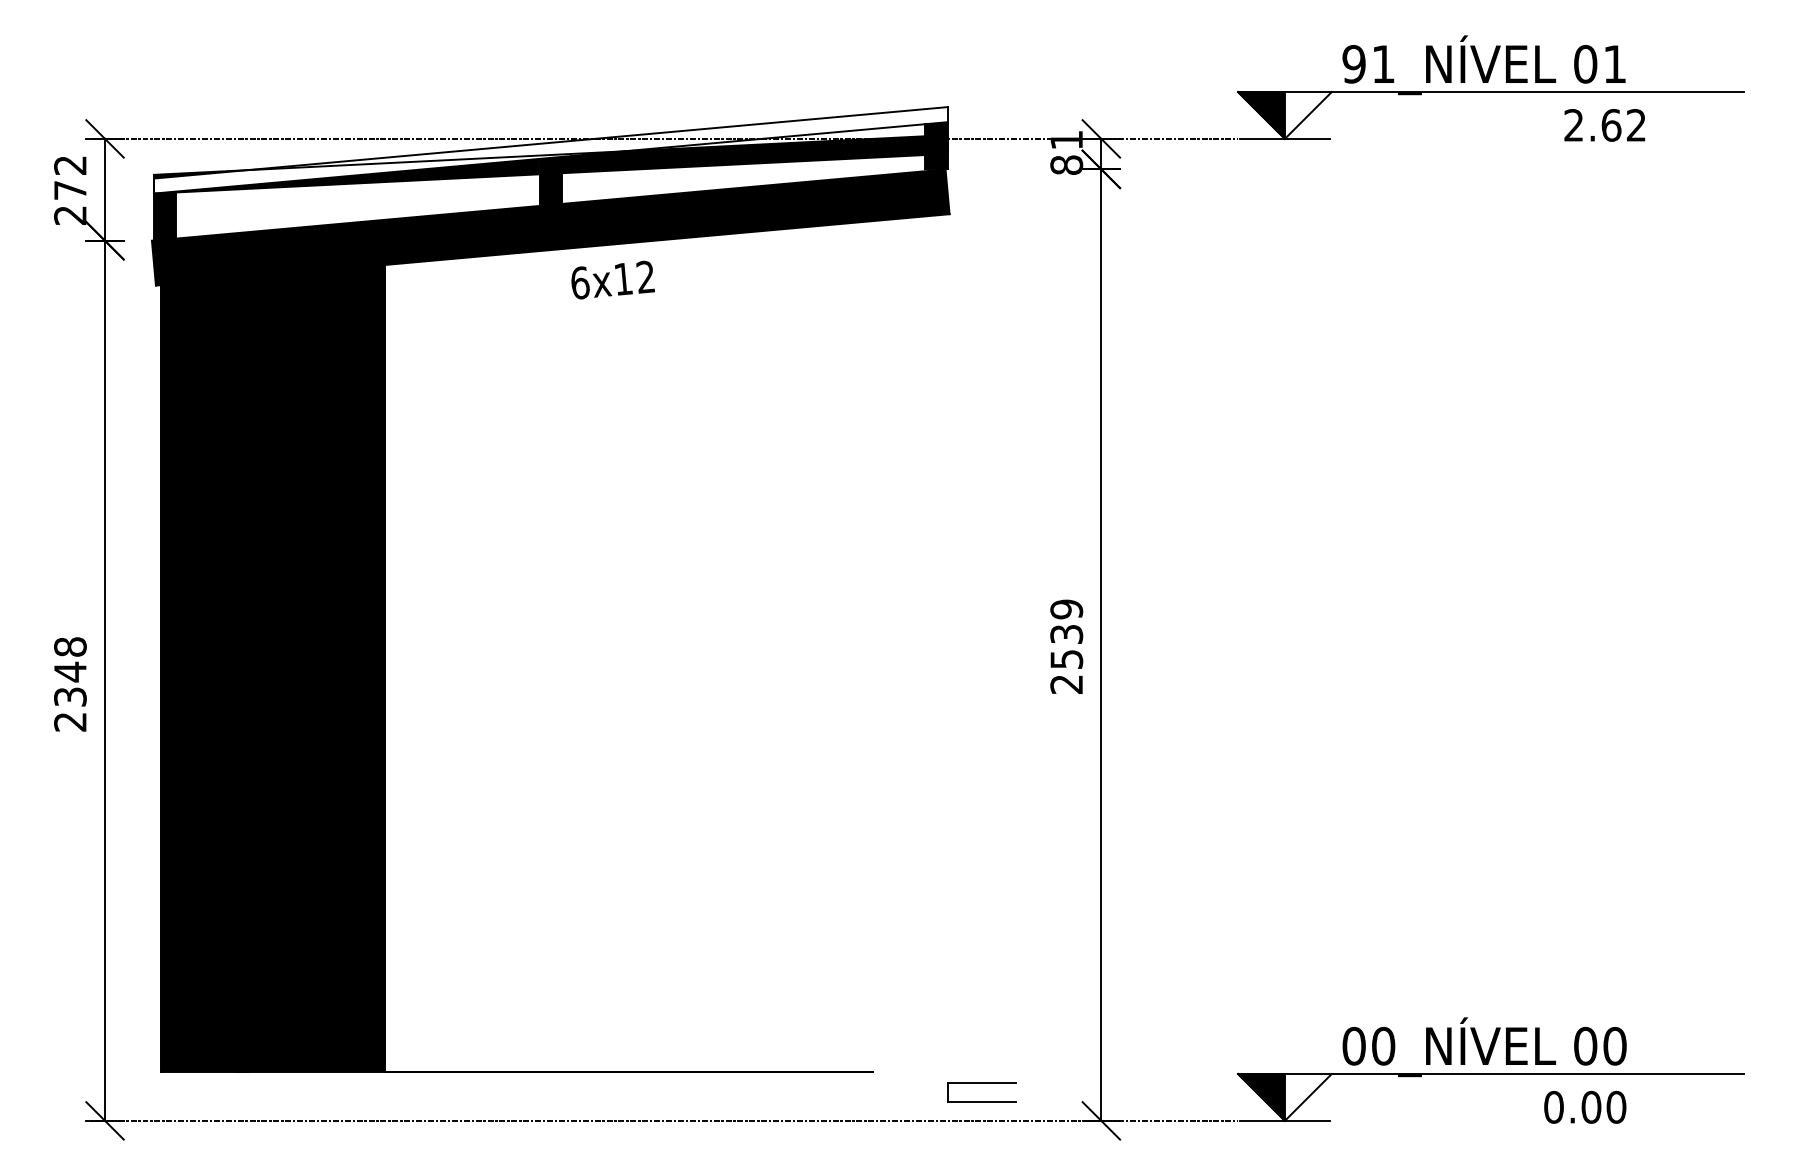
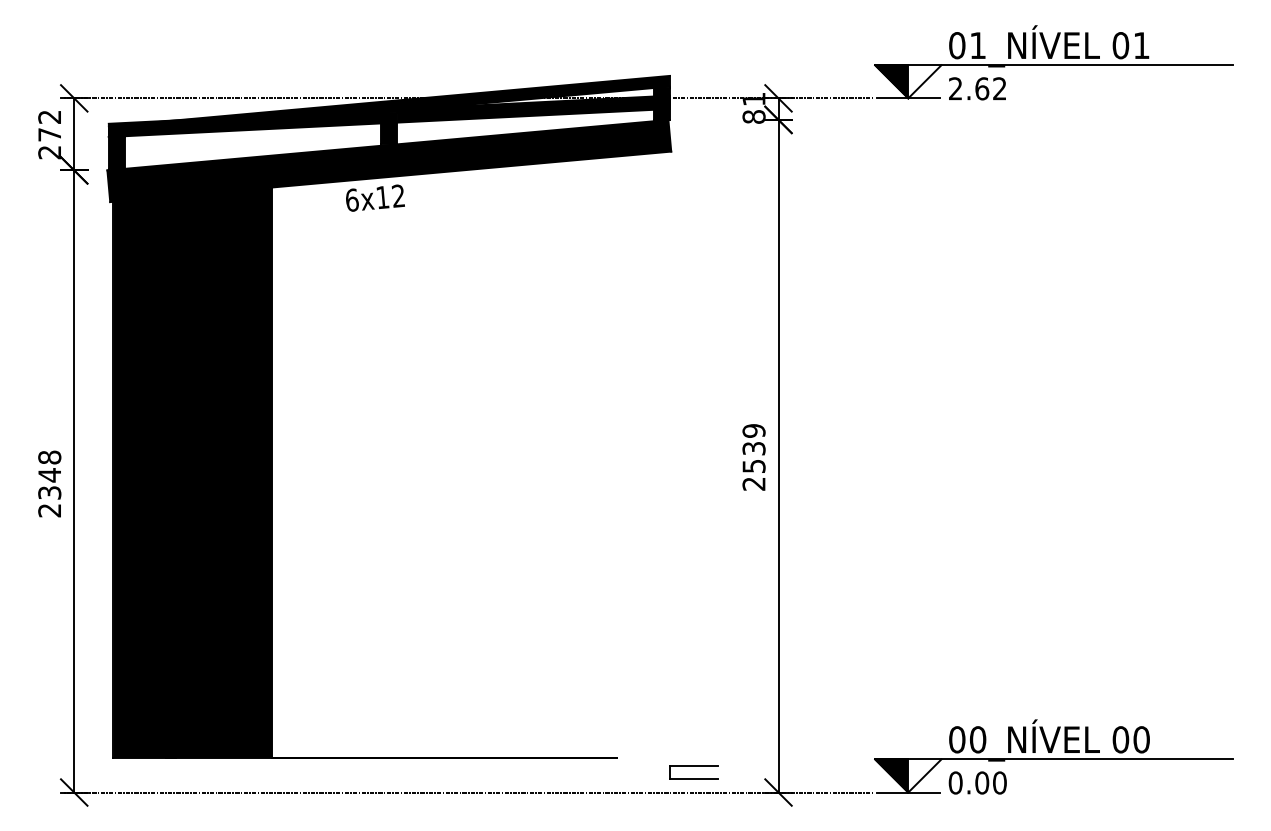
text: (1353, 64) -> (956, 45), 91_NÍVEL -> 01_NÍVEL
text: (1604, 125) -> (977, 88), moved
fill: (550, 150) -> (389, 106), added
text: (612, 279) -> (375, 197), moved
text: (1585, 1107) -> (977, 783), moved

